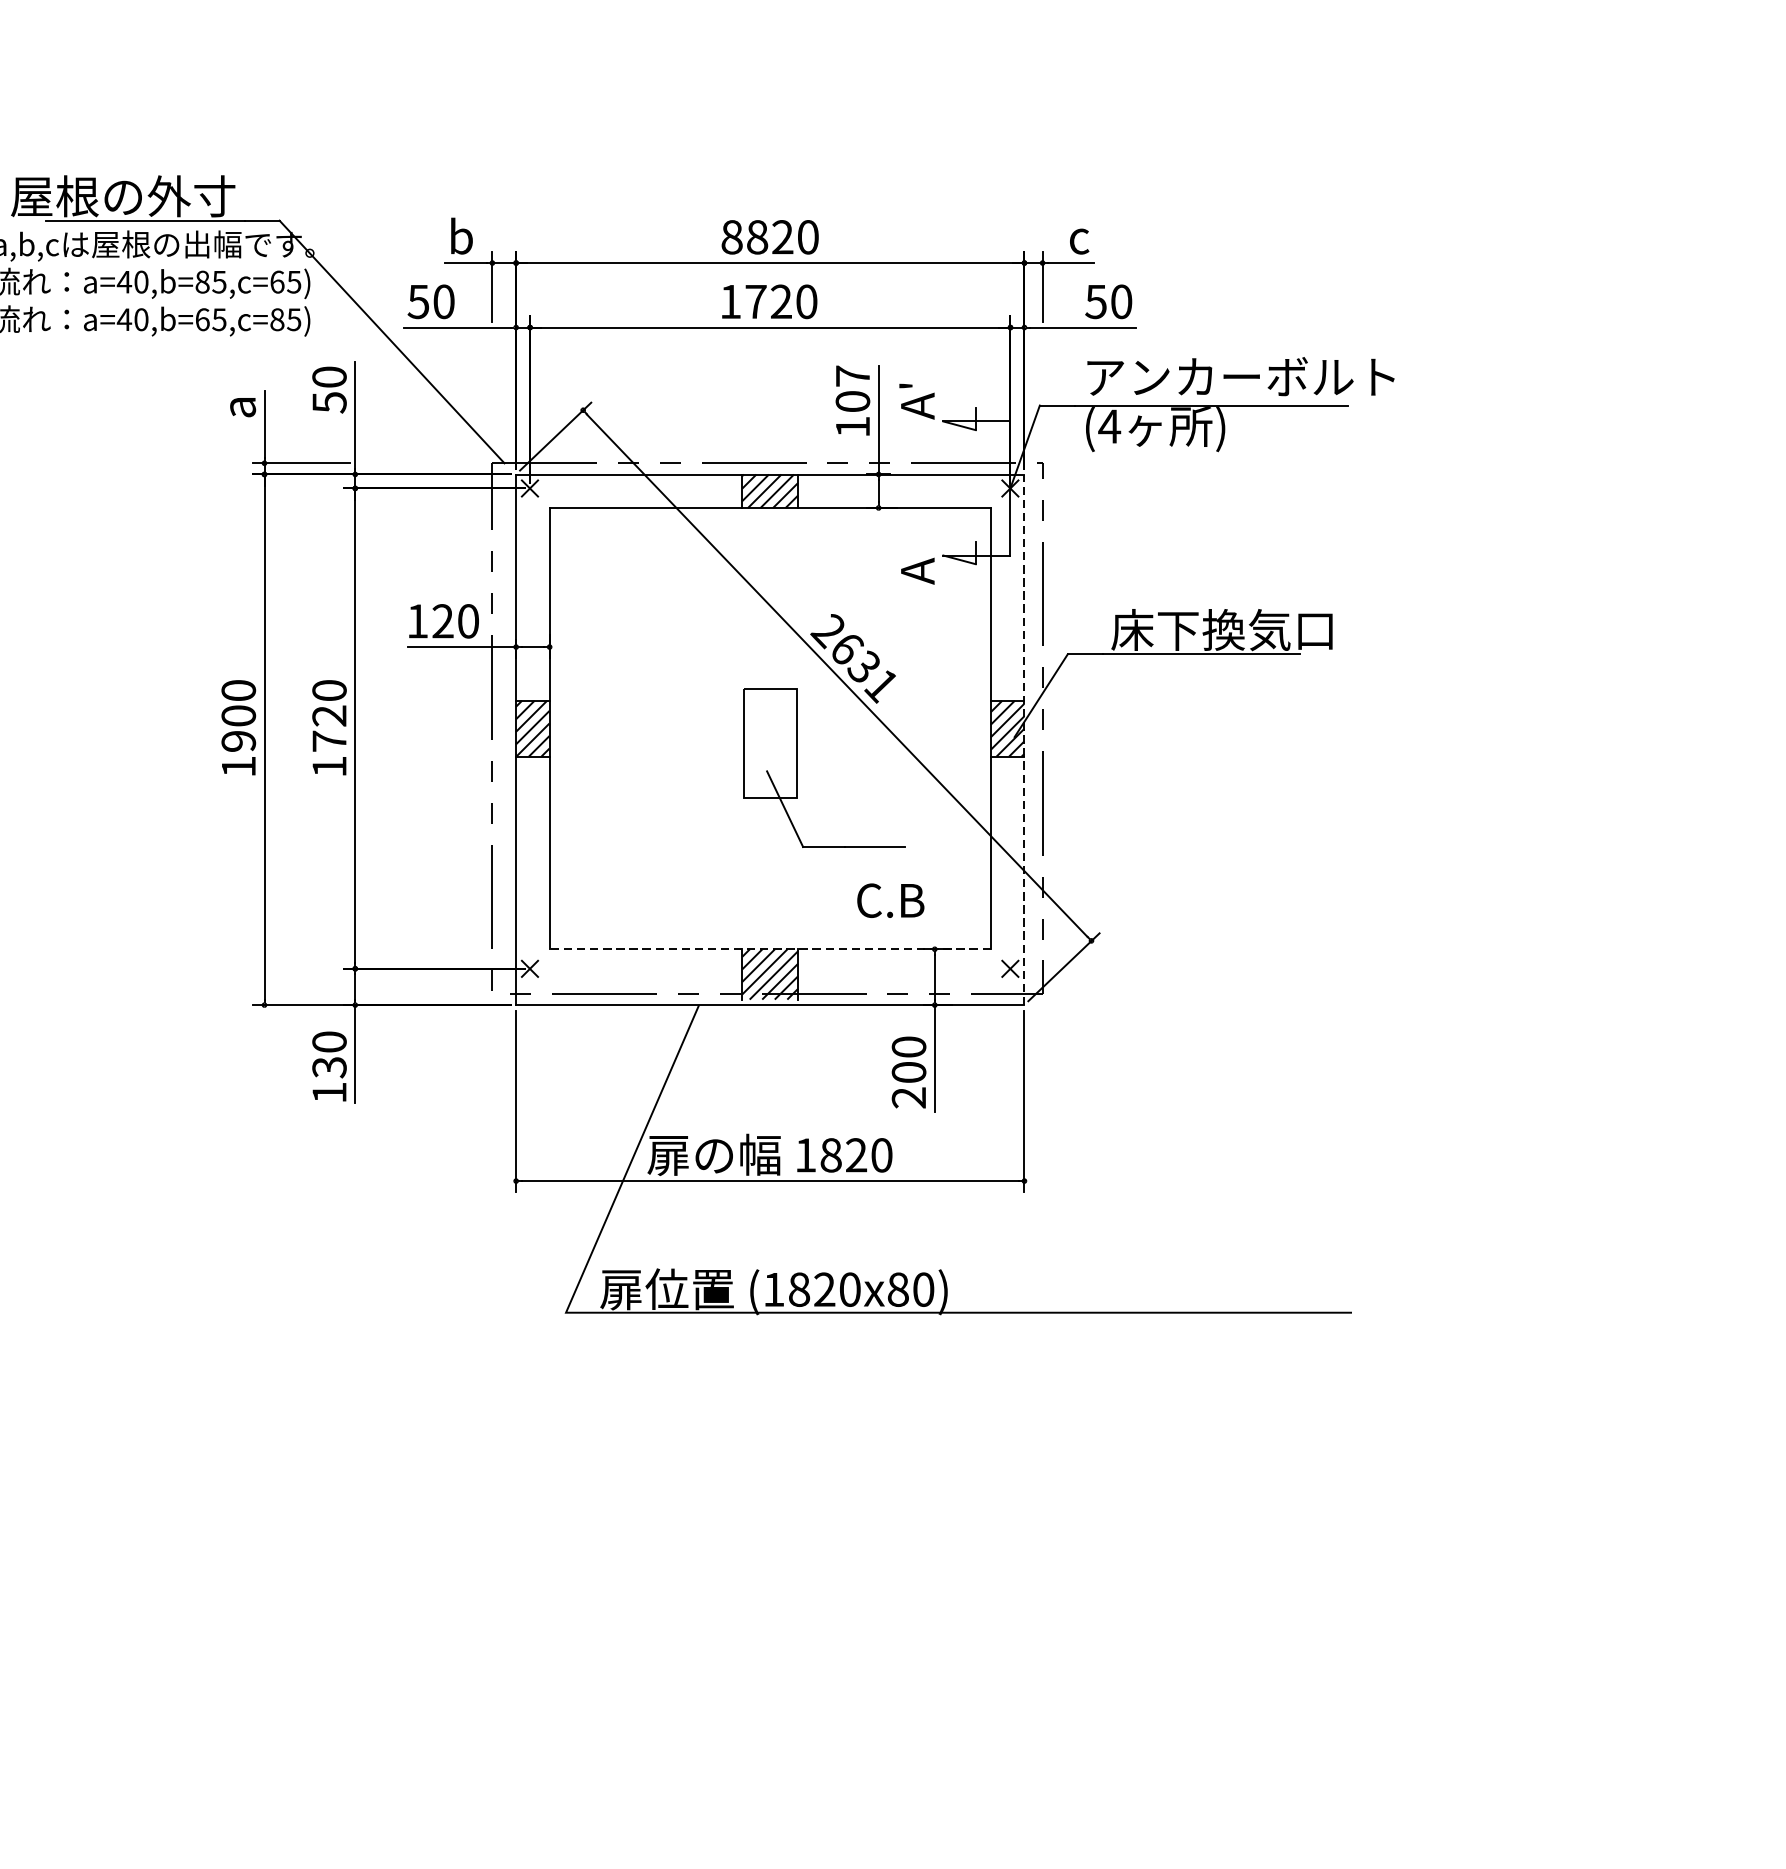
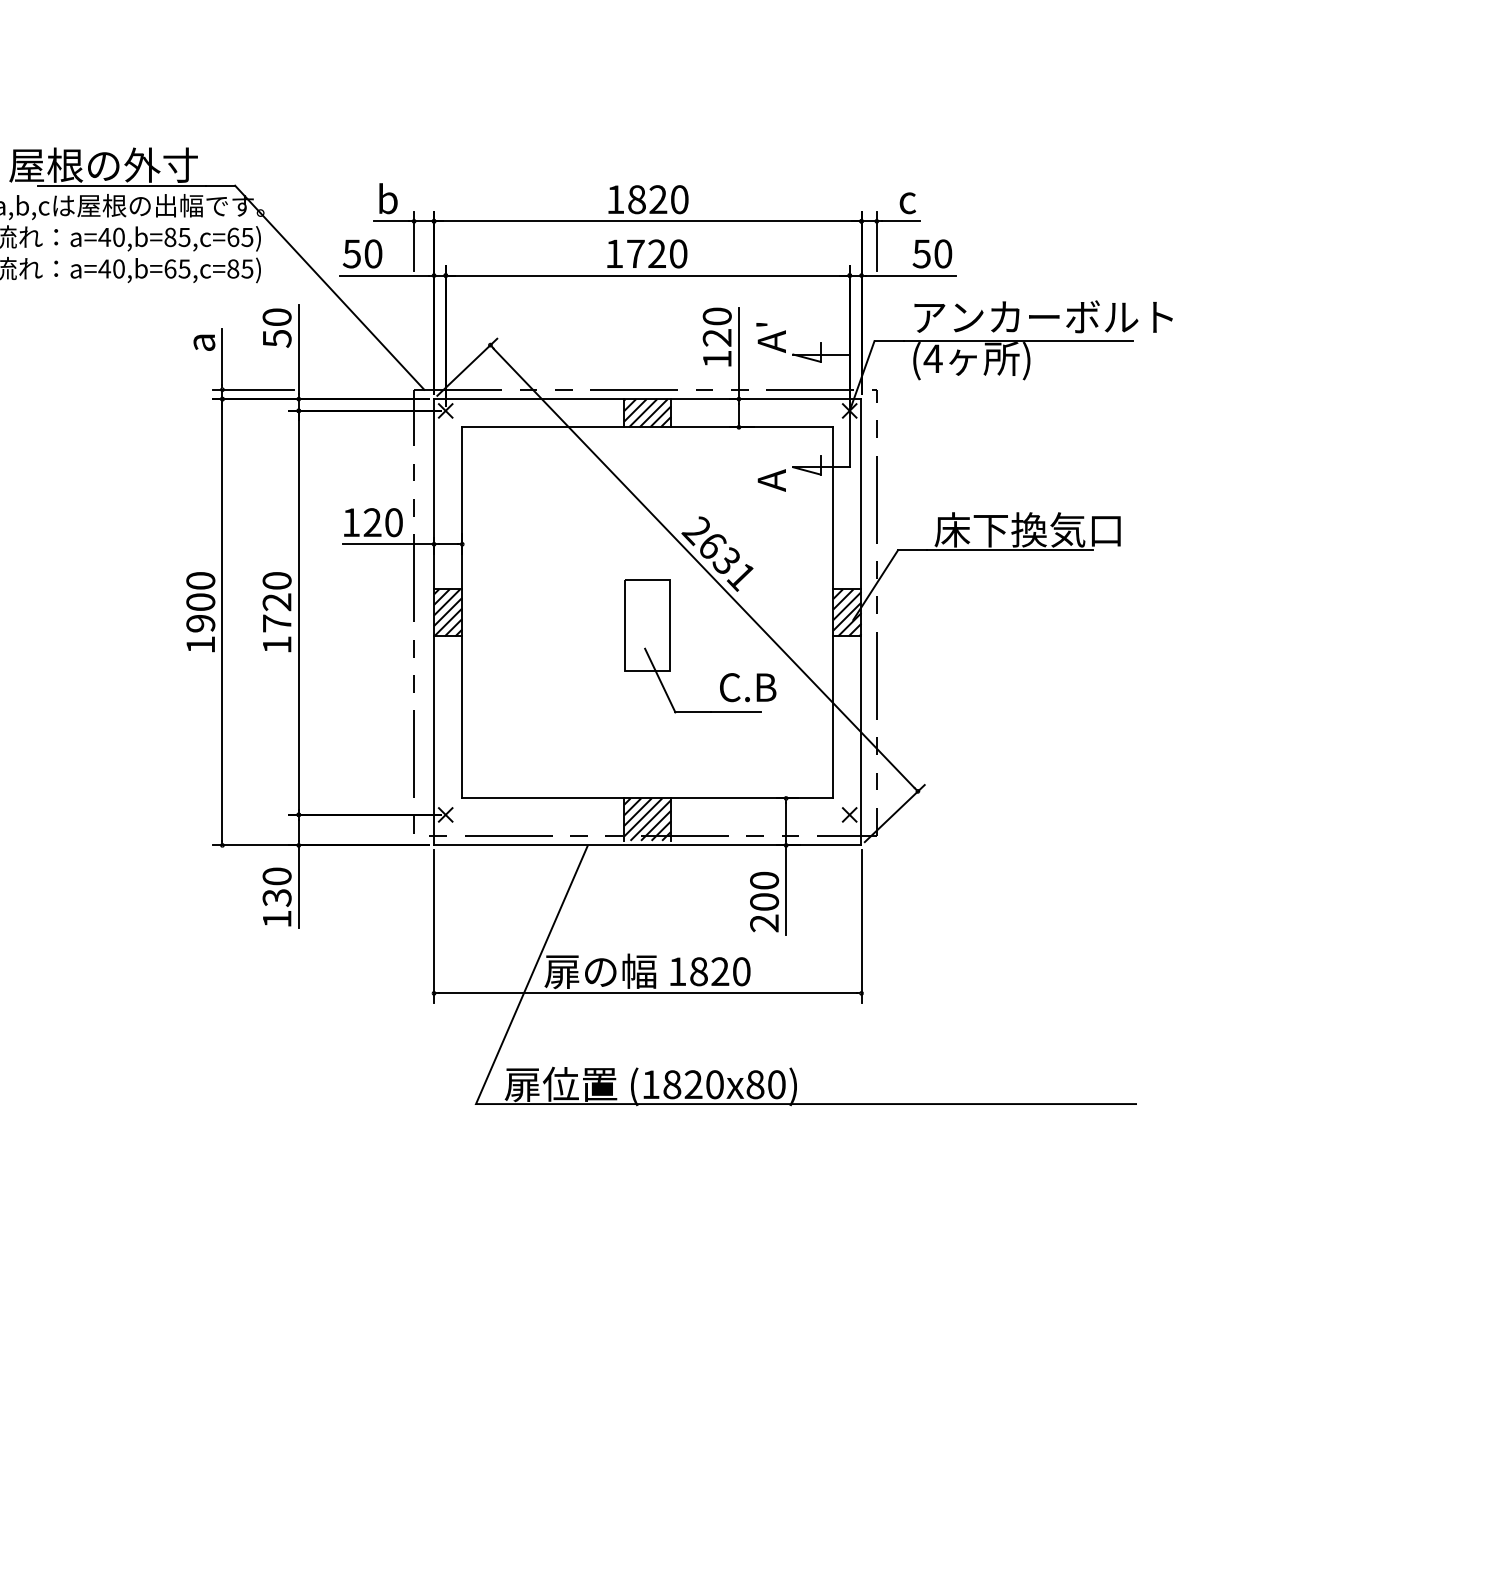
text: (731, 237) -> (615, 199), 8820 -> 1820
text: (851, 388) -> (716, 326), 107 -> 120
line: (1024, 738) -> (861, 621), dashed -> solid
text: (891, 900) -> (748, 687), moved
line: (769, 949) -> (647, 798), dashed -> solid

